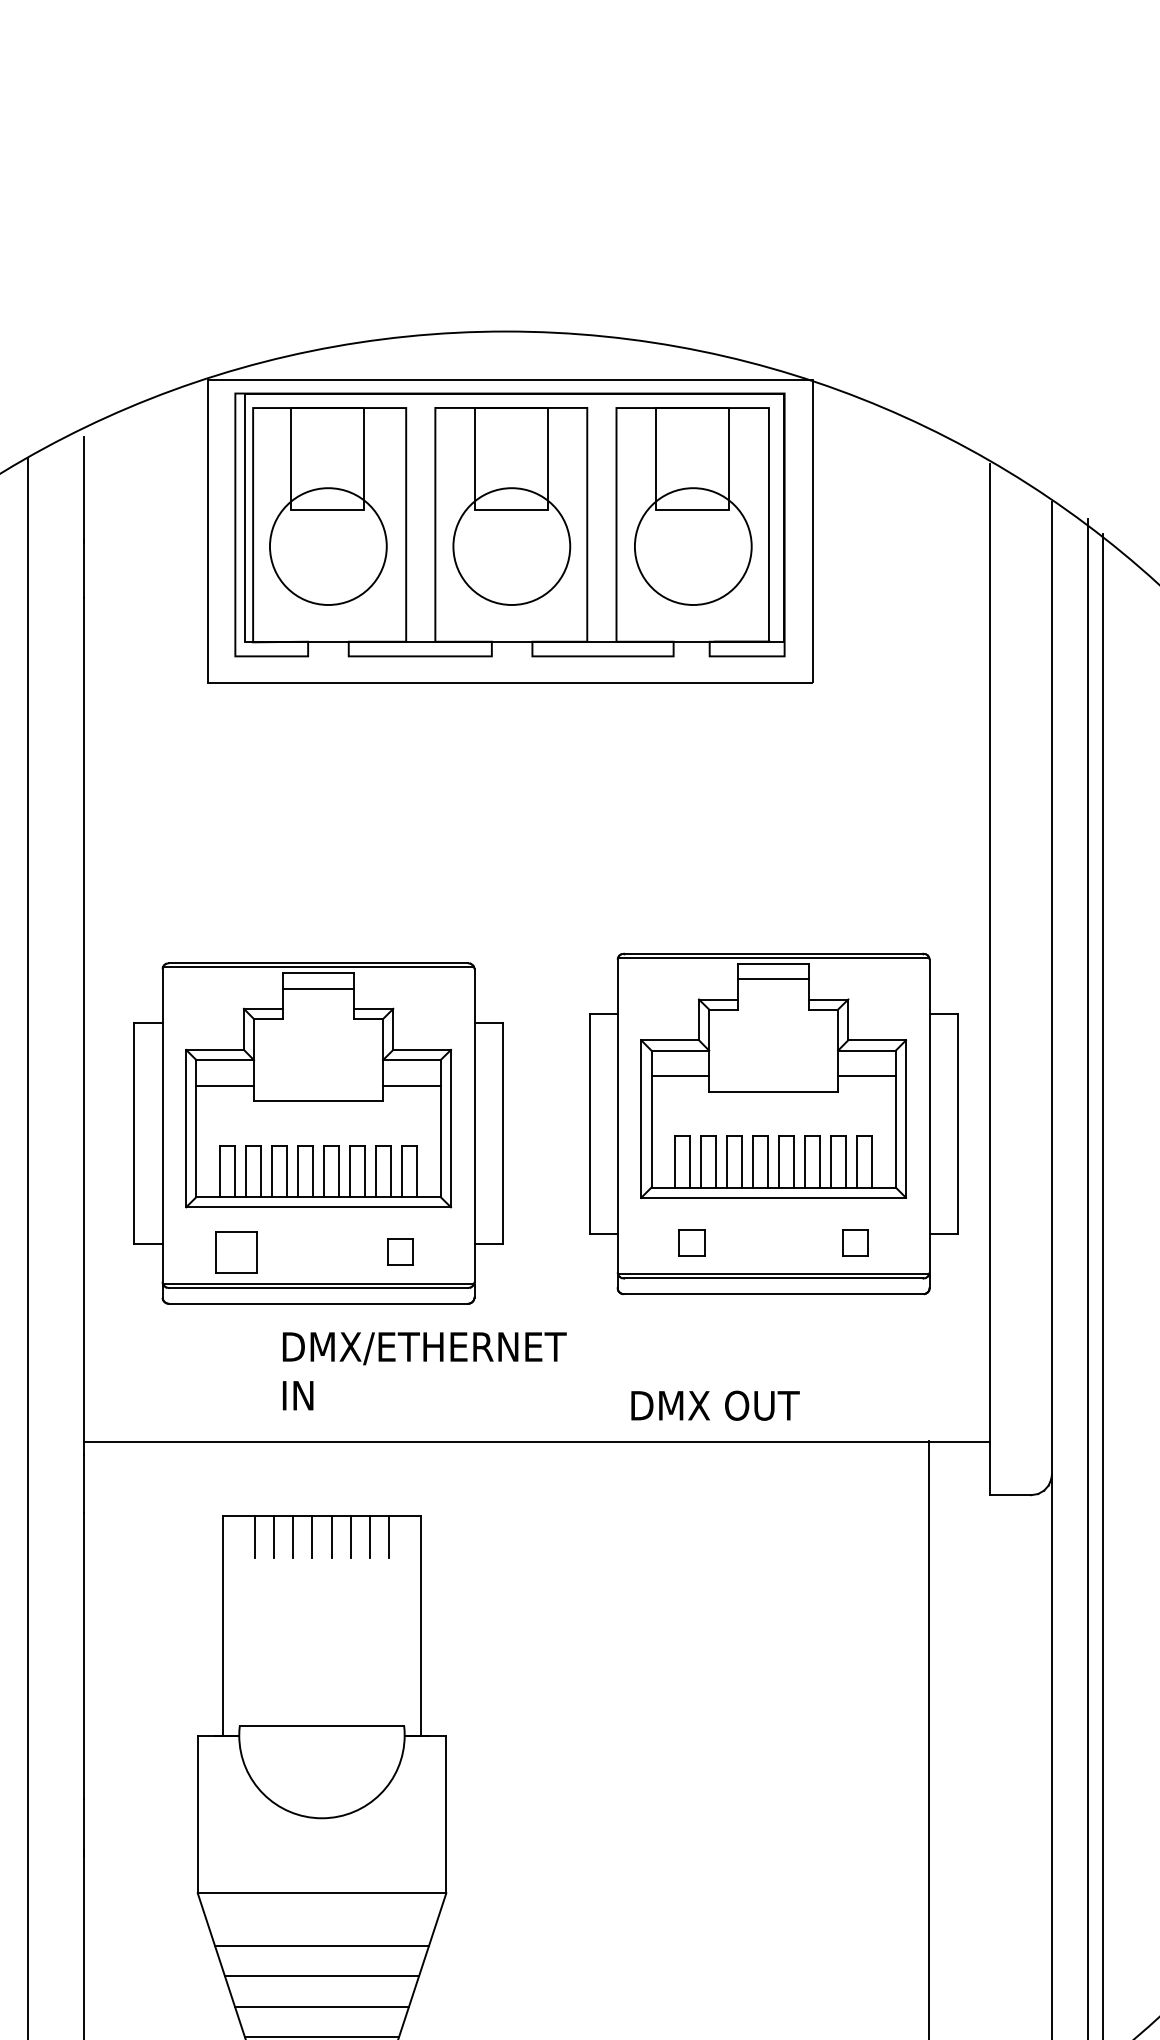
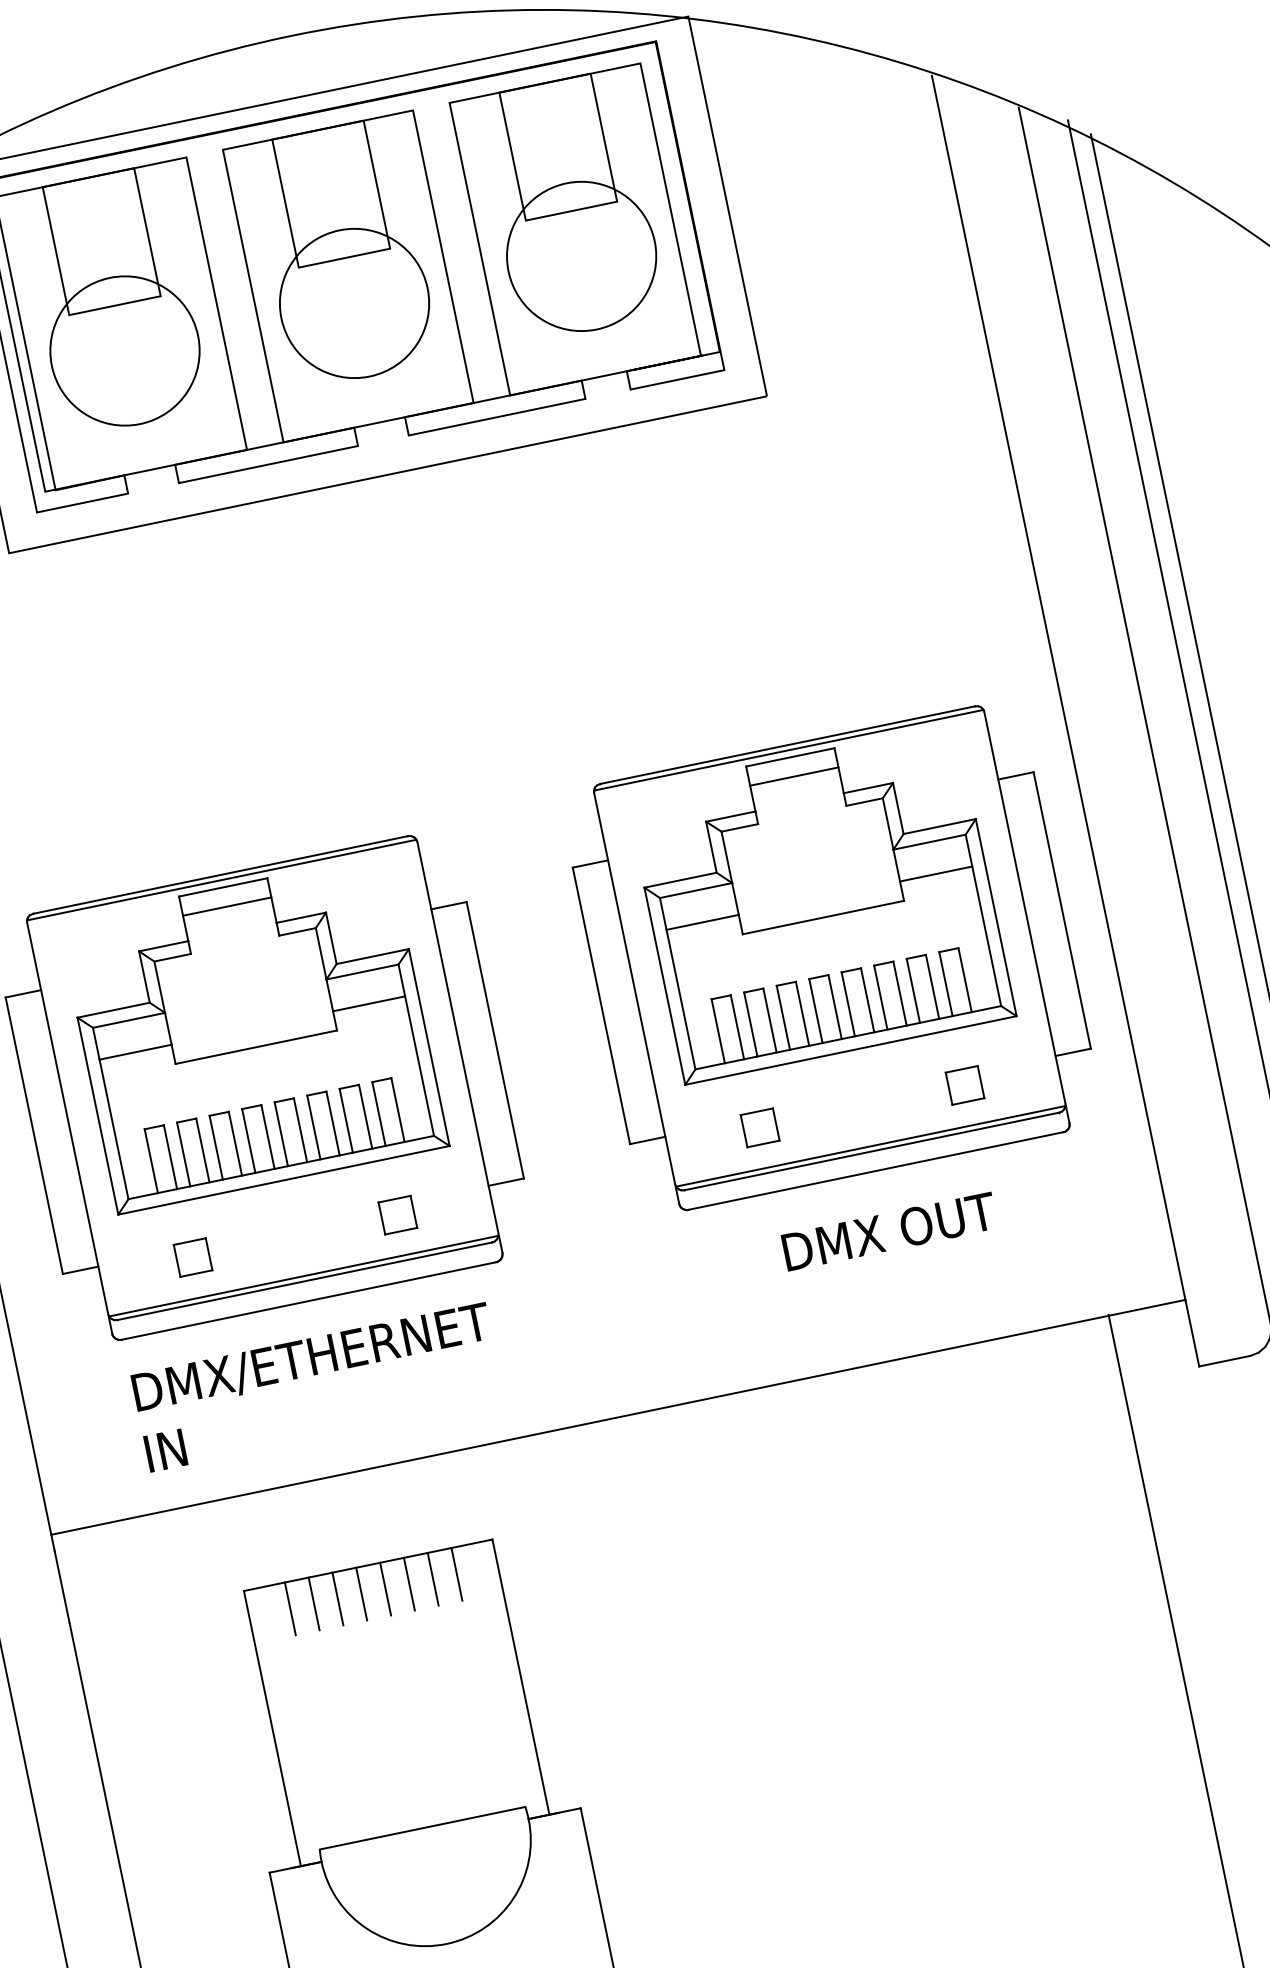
part: (236, 1251) -> (192, 1256), size x0.62
text: (424, 1371) -> (317, 1387), moved
text: (715, 1405) -> (889, 1231), moved

